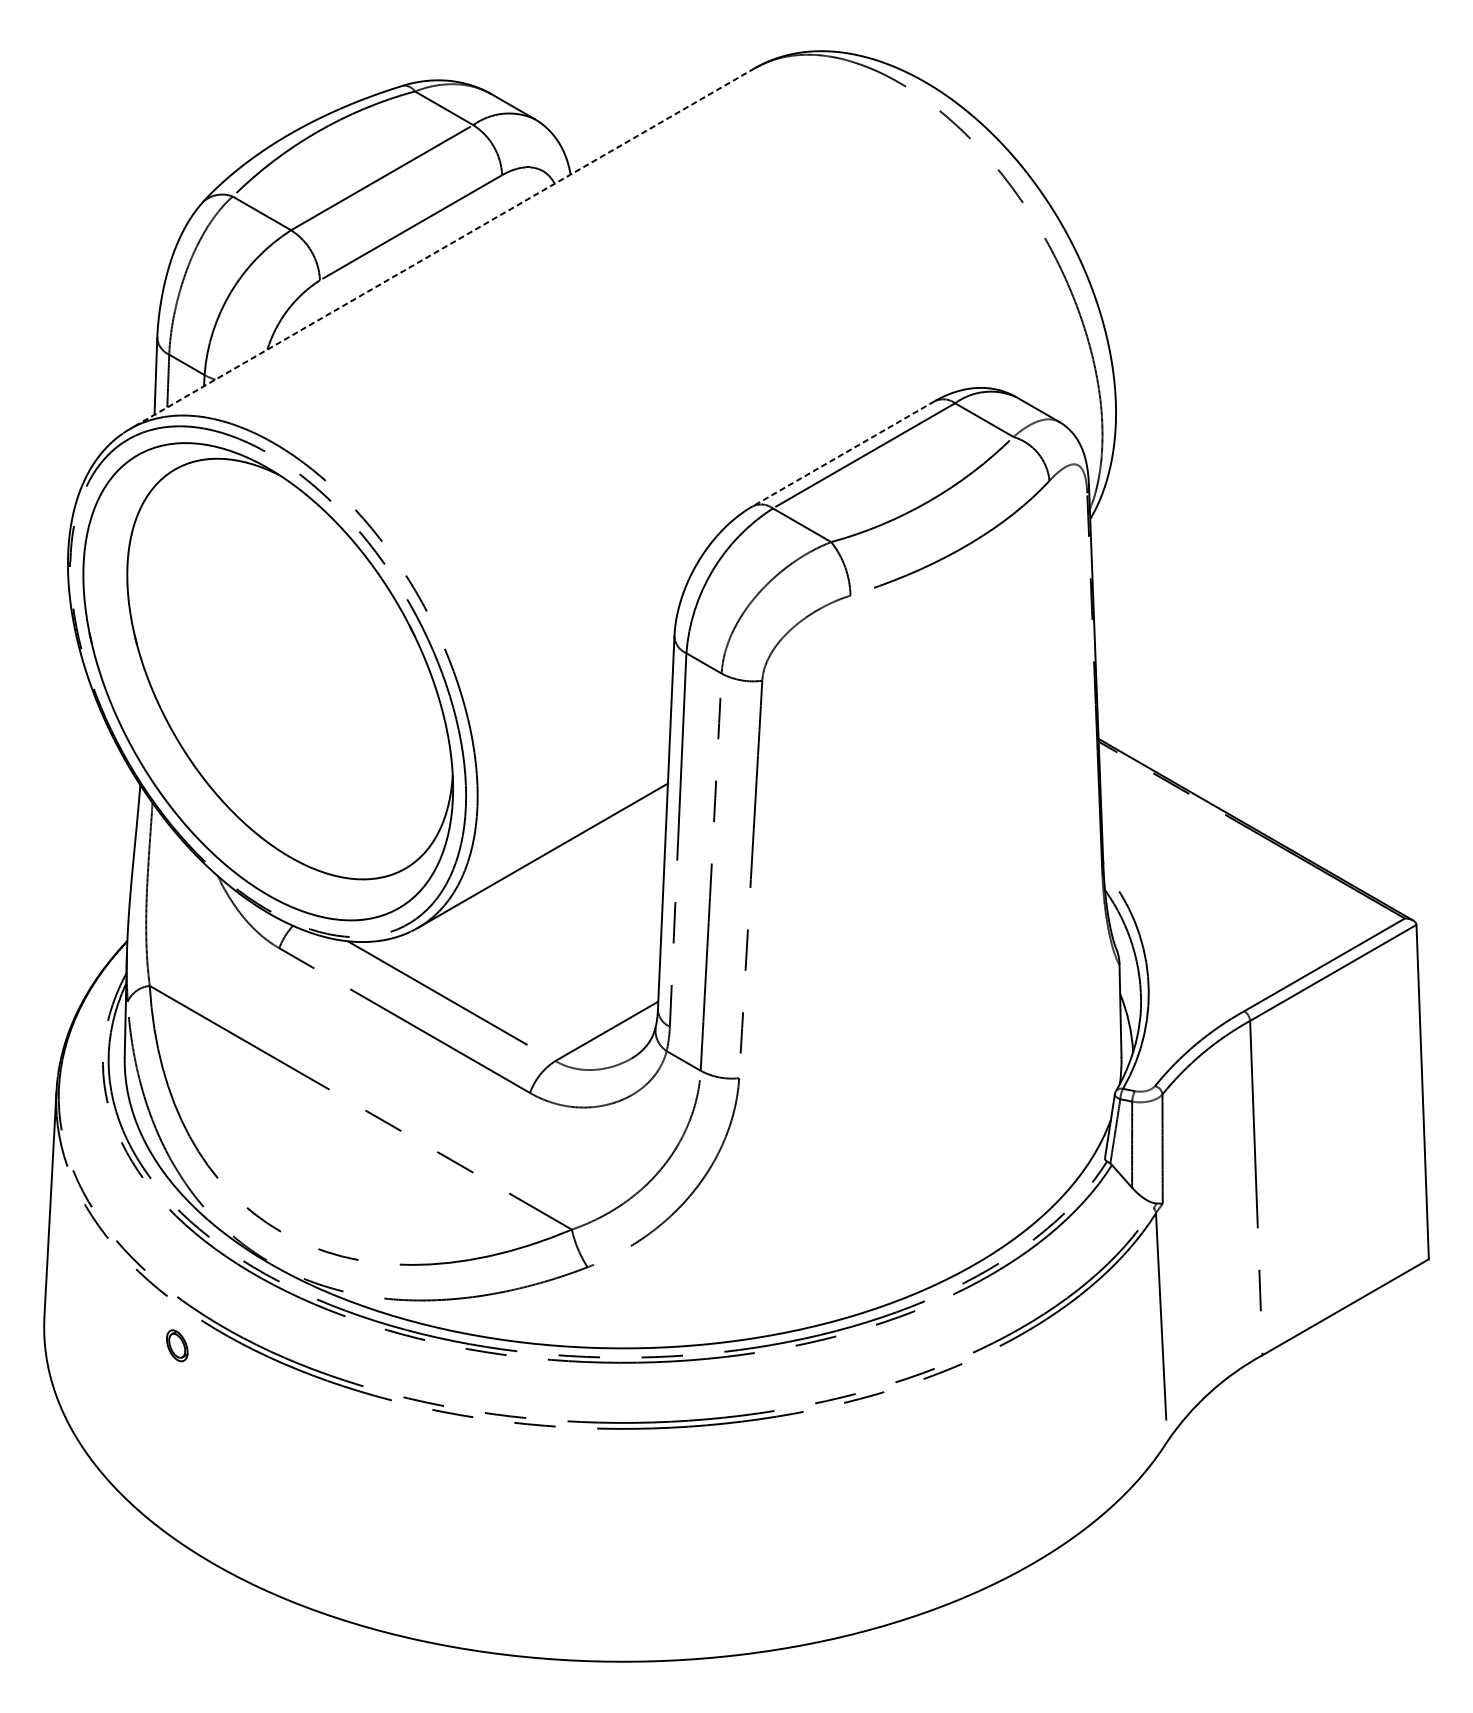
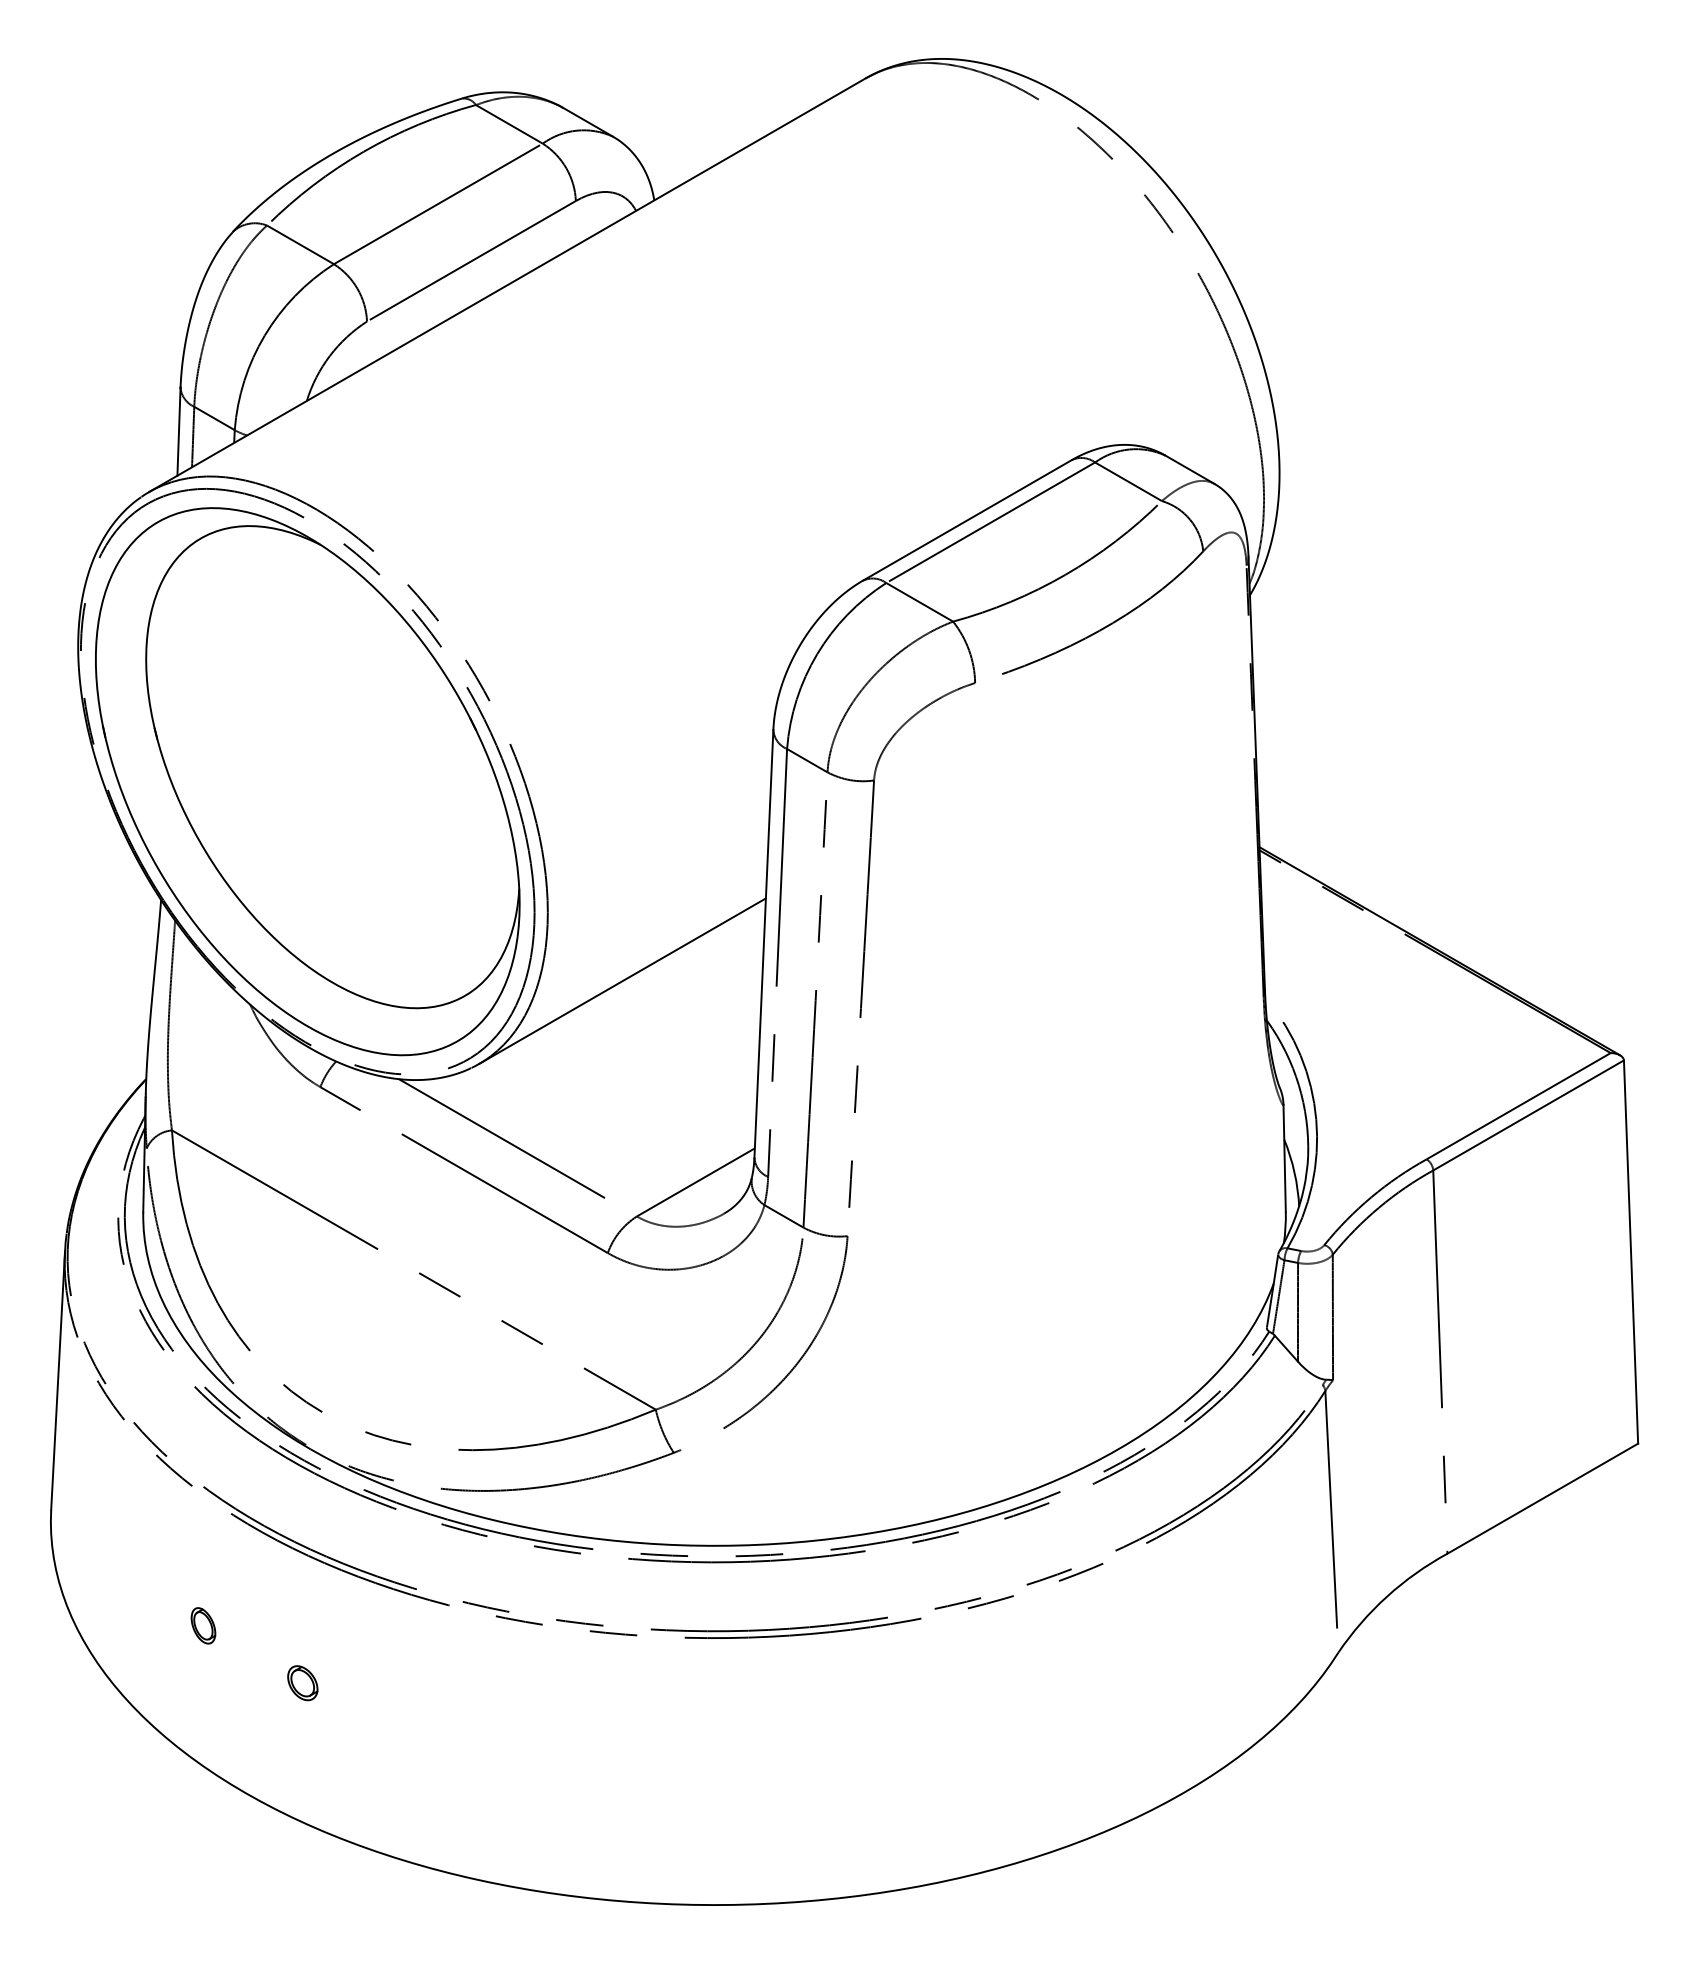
line: (442, 248) -> (507, 285), dashed -> solid
line: (843, 453) -> (967, 520), dashed -> solid
part: (177, 1345) -> (203, 1625), moved
part: (263, 1468) -> (302, 1683), added

